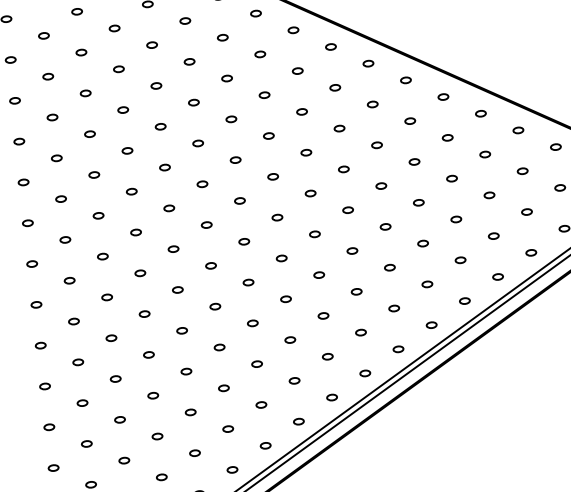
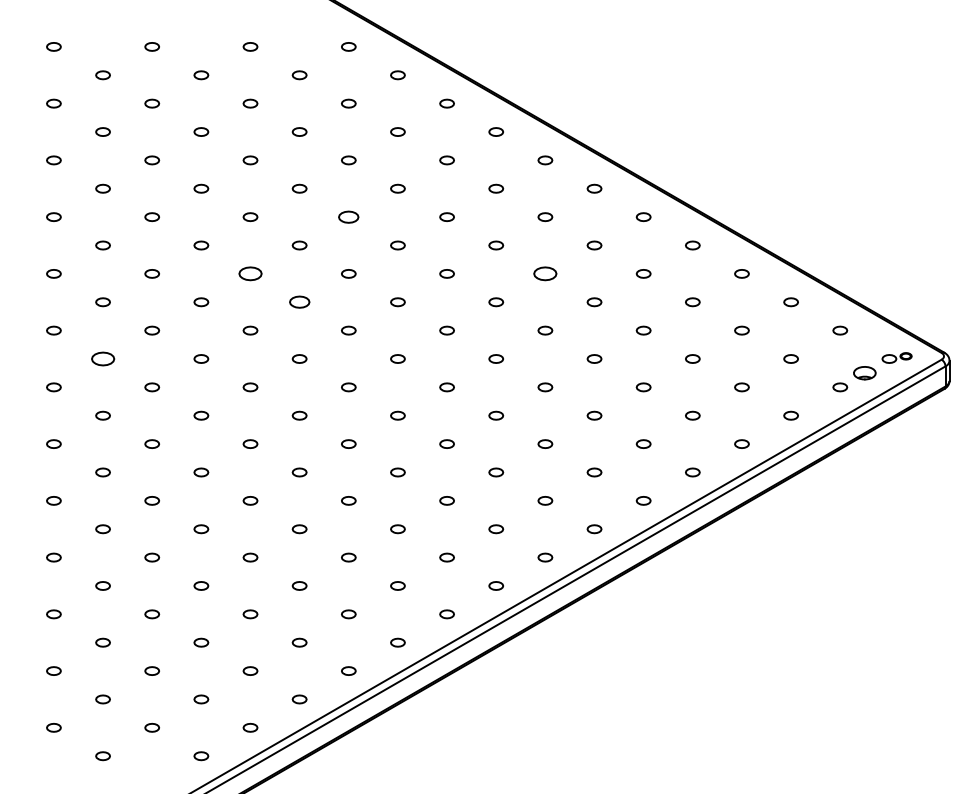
part: (231, 118) -> (348, 216), size x1.4
part: (377, 145) -> (545, 273), size x1.6
part: (164, 167) -> (250, 273), size x1.6
part: (202, 184) -> (299, 302), size x1.4
part: (64, 239) -> (102, 358), size x1.6

